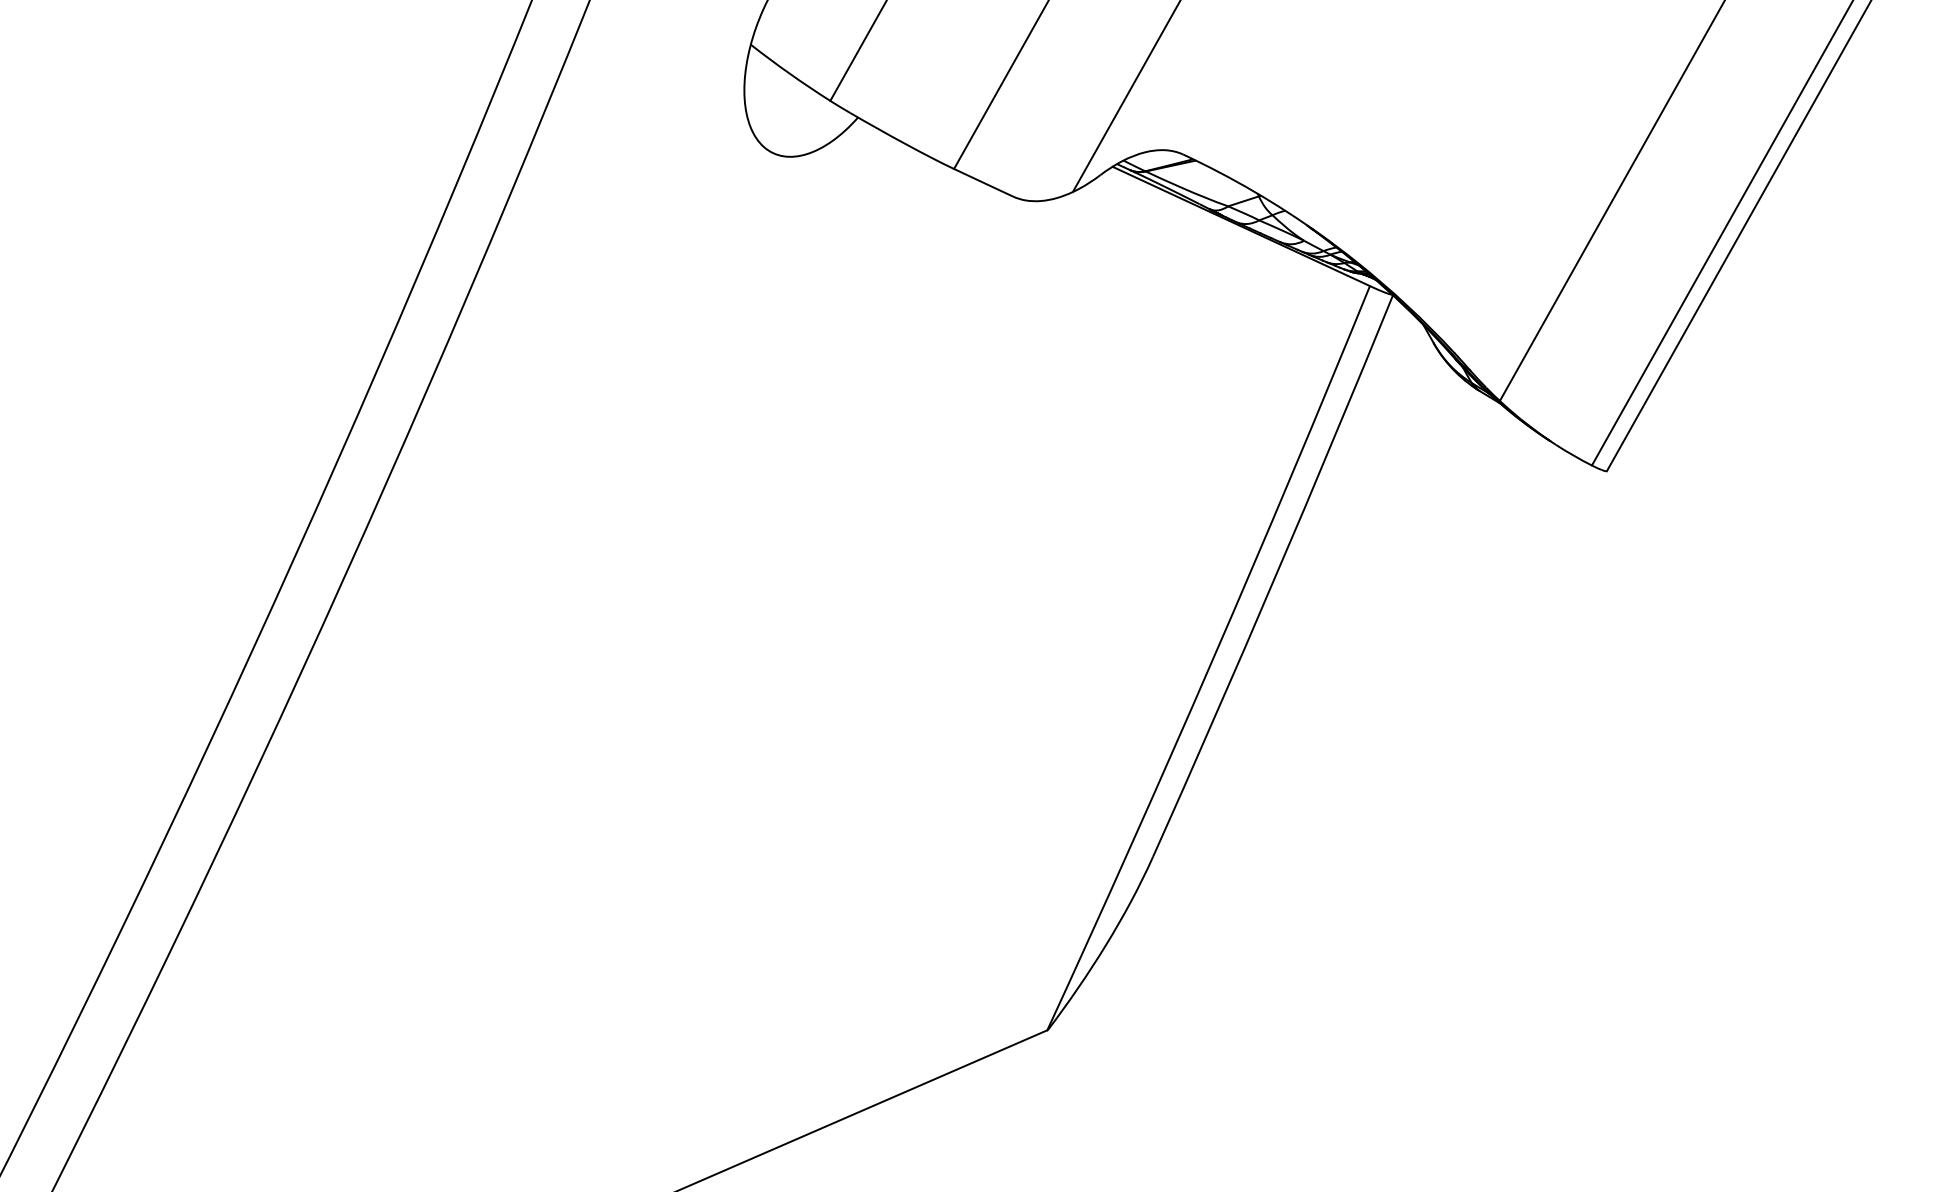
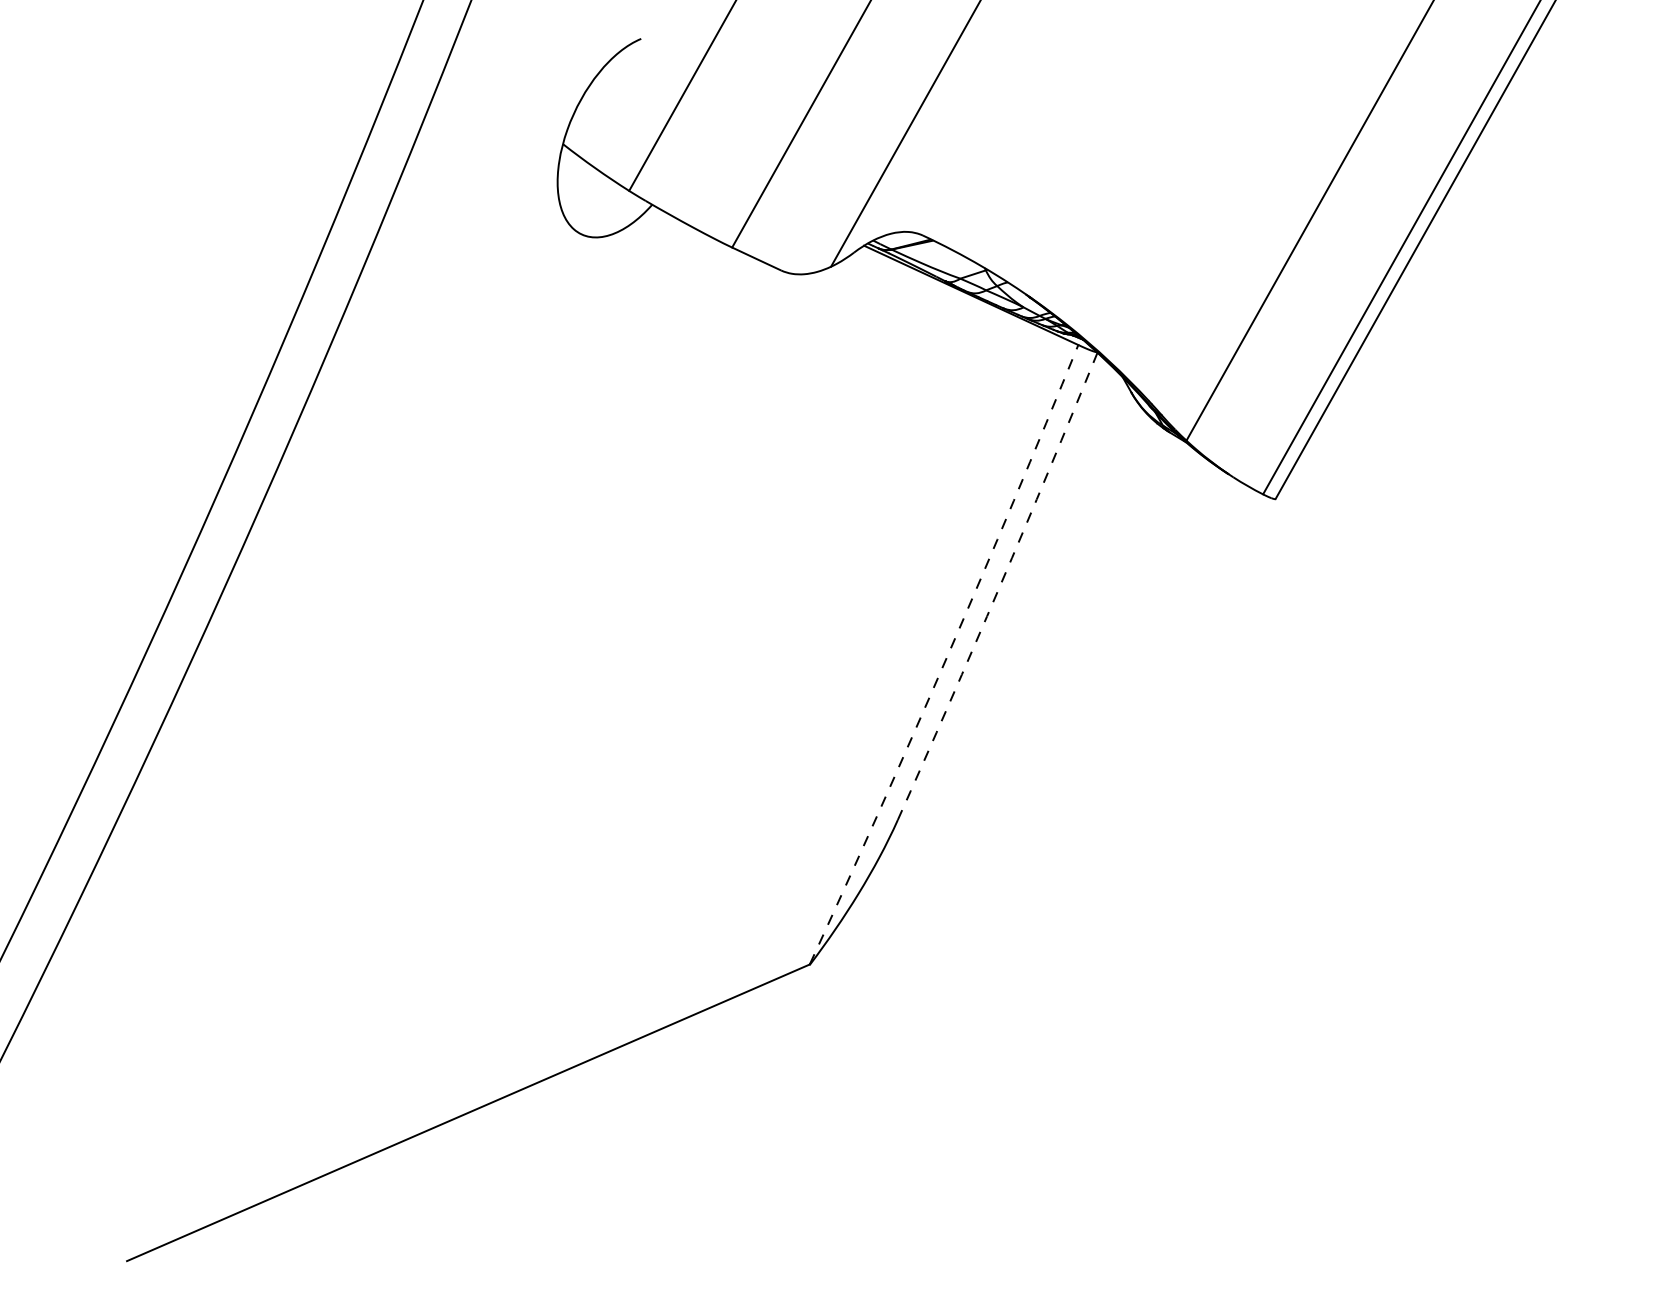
arc: (1275, 577) -> (999, 587), solid -> dashed
arc: (1212, 660) -> (947, 656), solid -> dashed

